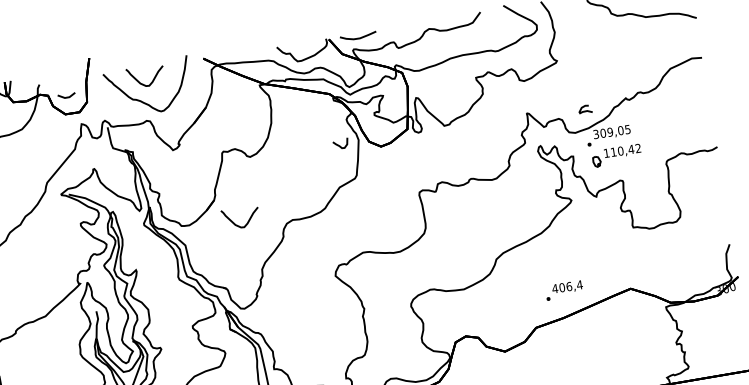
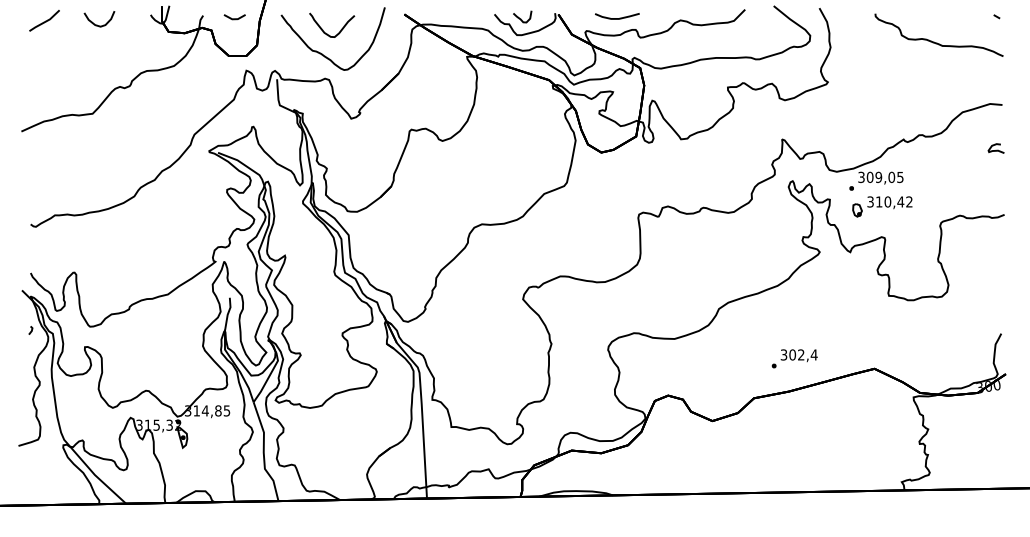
curve: (358, 38) -> (617, 18), moved
line: (66, 97) -> (234, 18), moved
curve: (585, 110) -> (996, 149), moved
curve: (340, 145) -> (521, 18), moved
text: (606, 152) -> (870, 201), 110,42 -> 310,42
curve: (248, 220) -> (428, 216), removed
text: (562, 287) -> (792, 354), 406,4 -> 302,4

